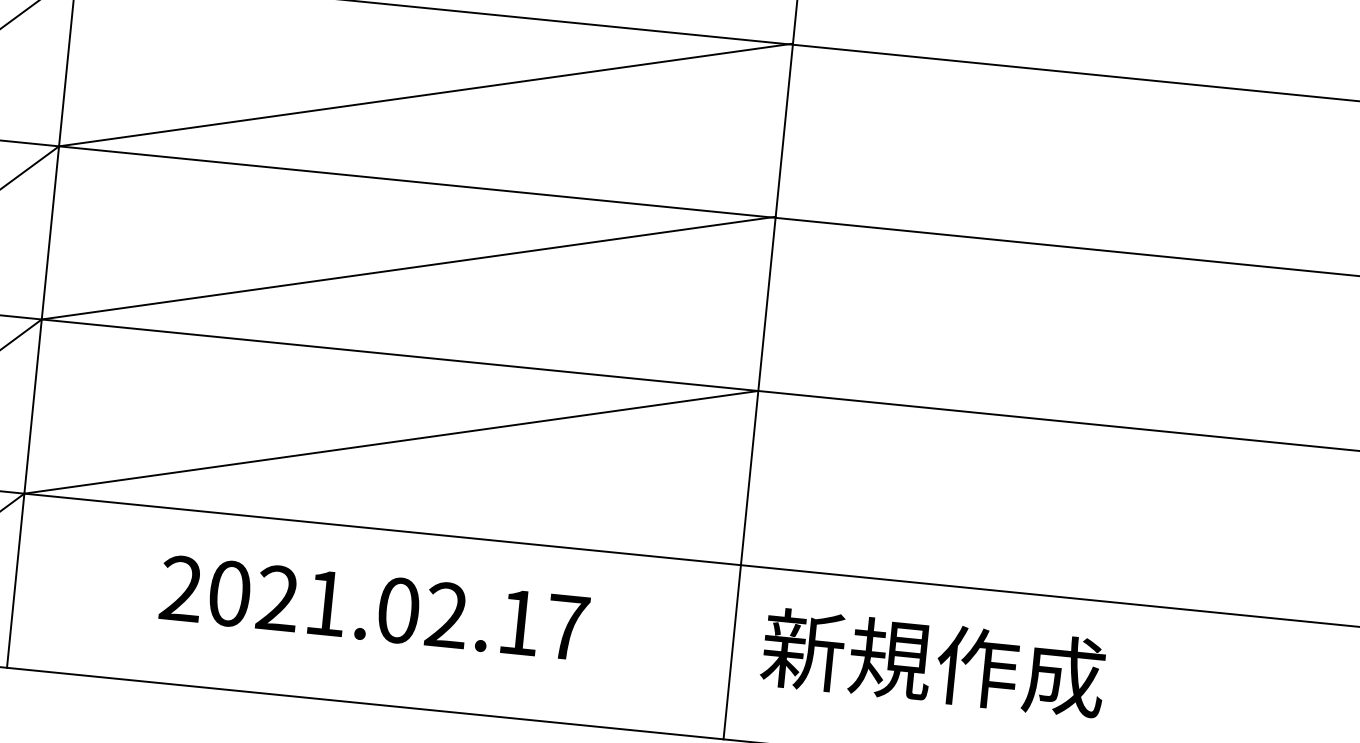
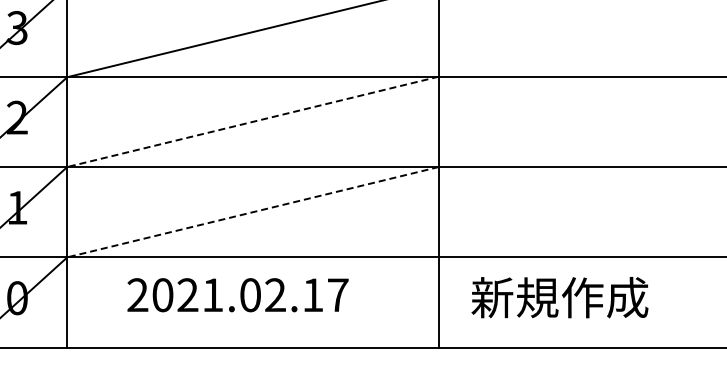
line: (407, 267) -> (252, 121), solid -> dashed
line: (390, 442) -> (252, 212), solid -> dashed
text: (373, 608) -> (237, 295), moved
text: (932, 662) -> (559, 297), moved

